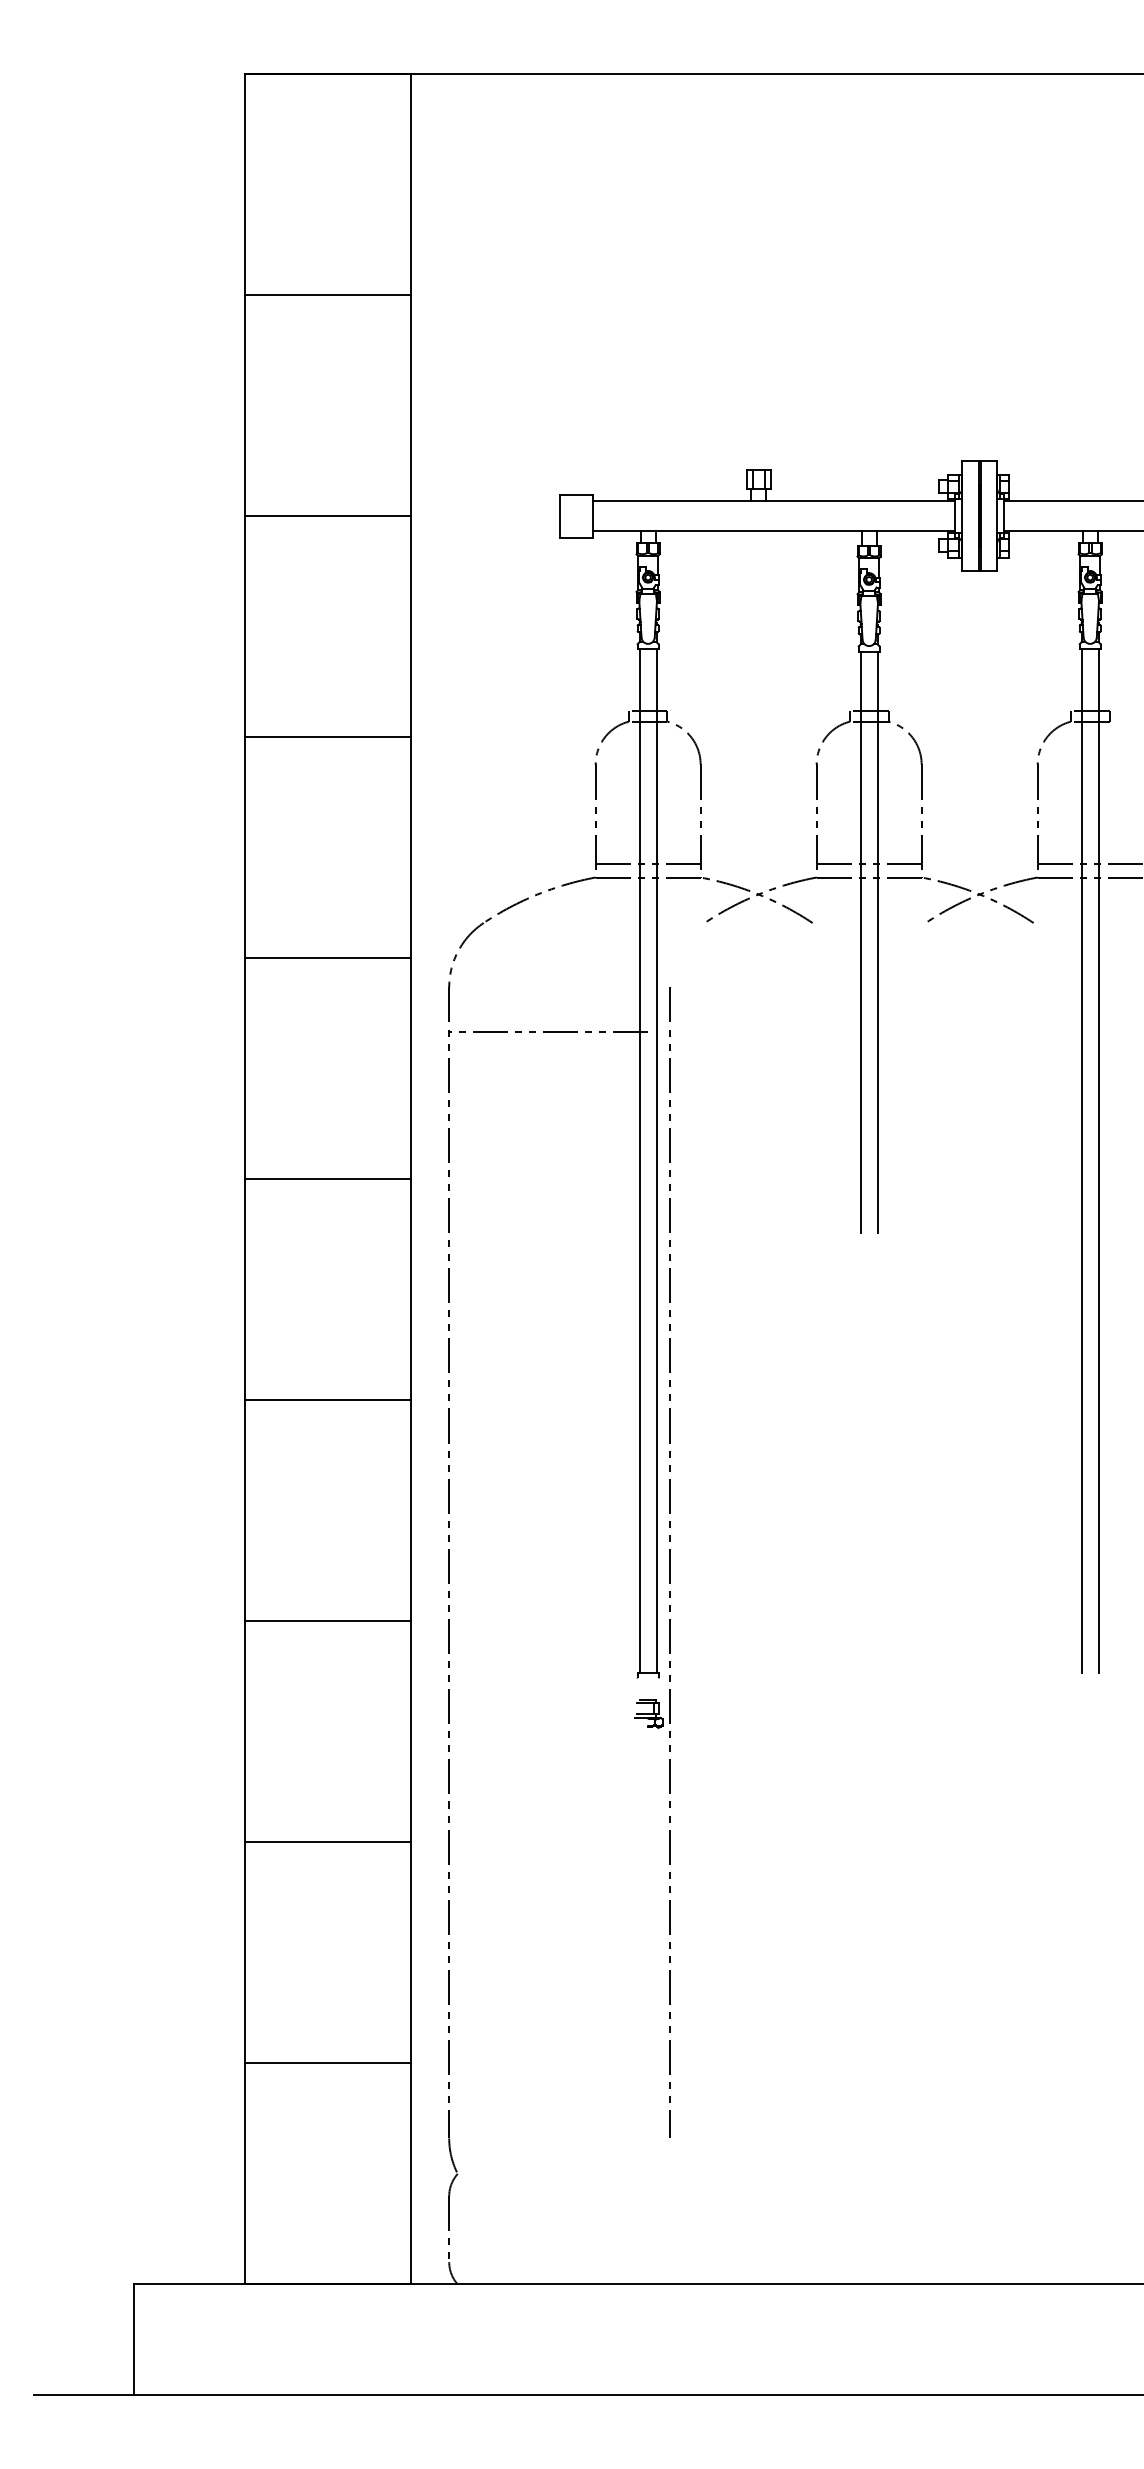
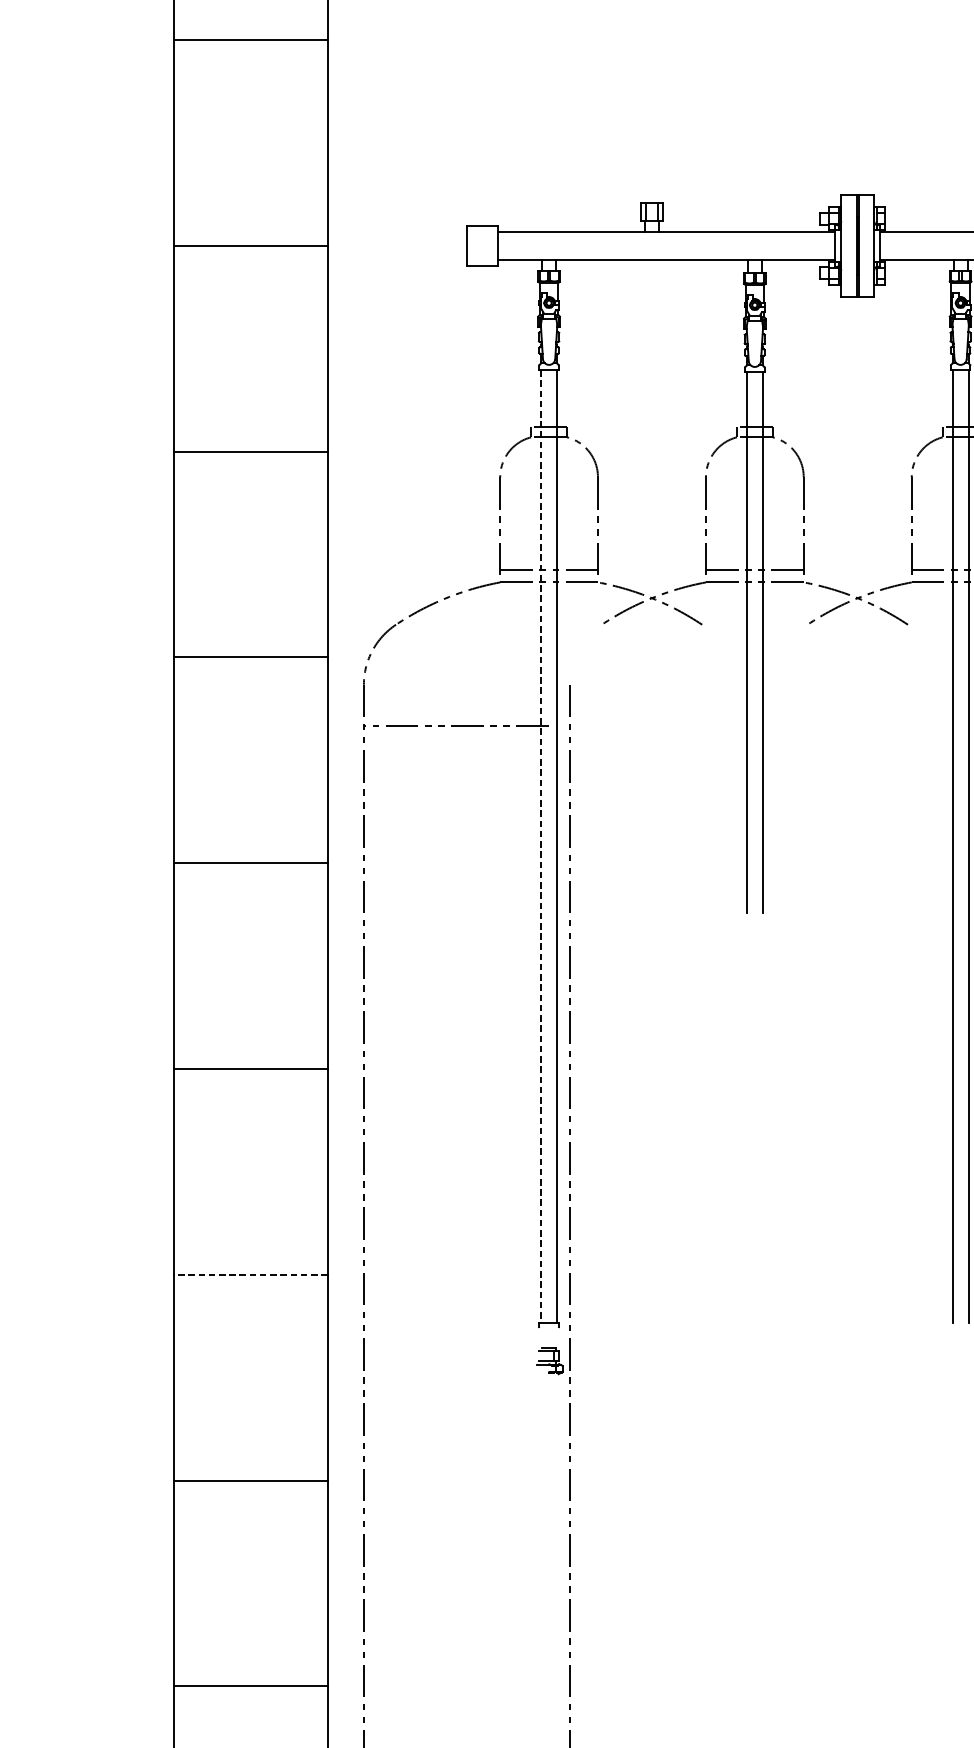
line: (639, 1161) -> (541, 846), solid -> dashed
line: (327, 1621) -> (250, 1274), solid -> dashed

